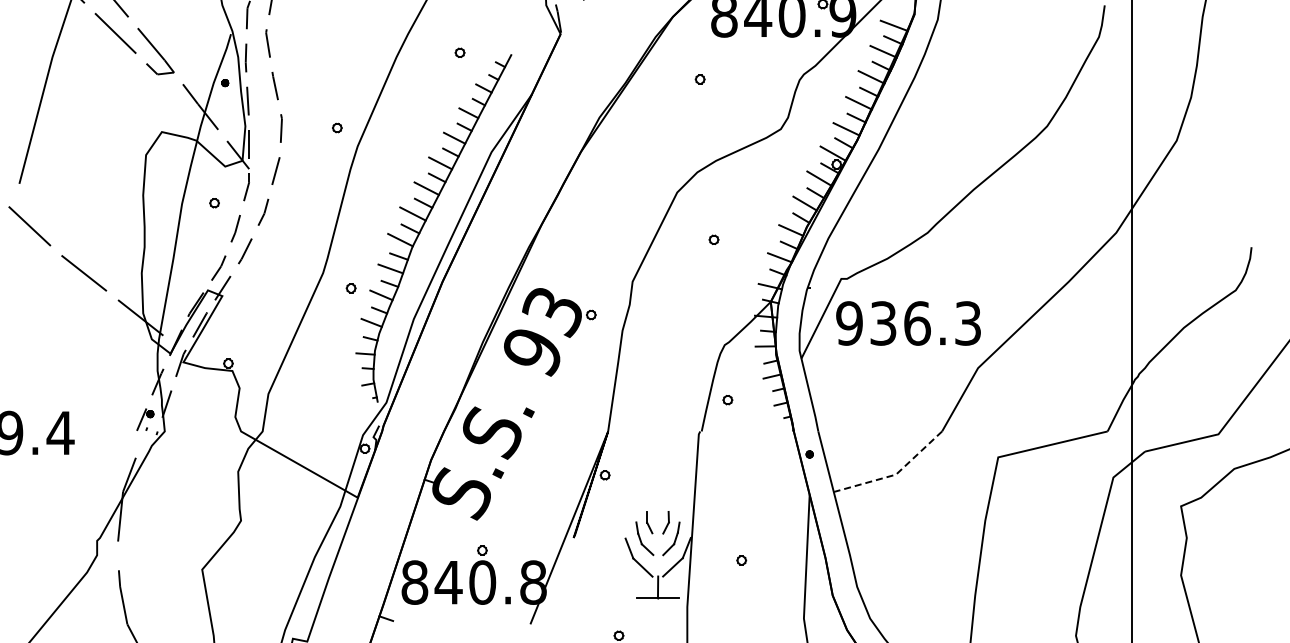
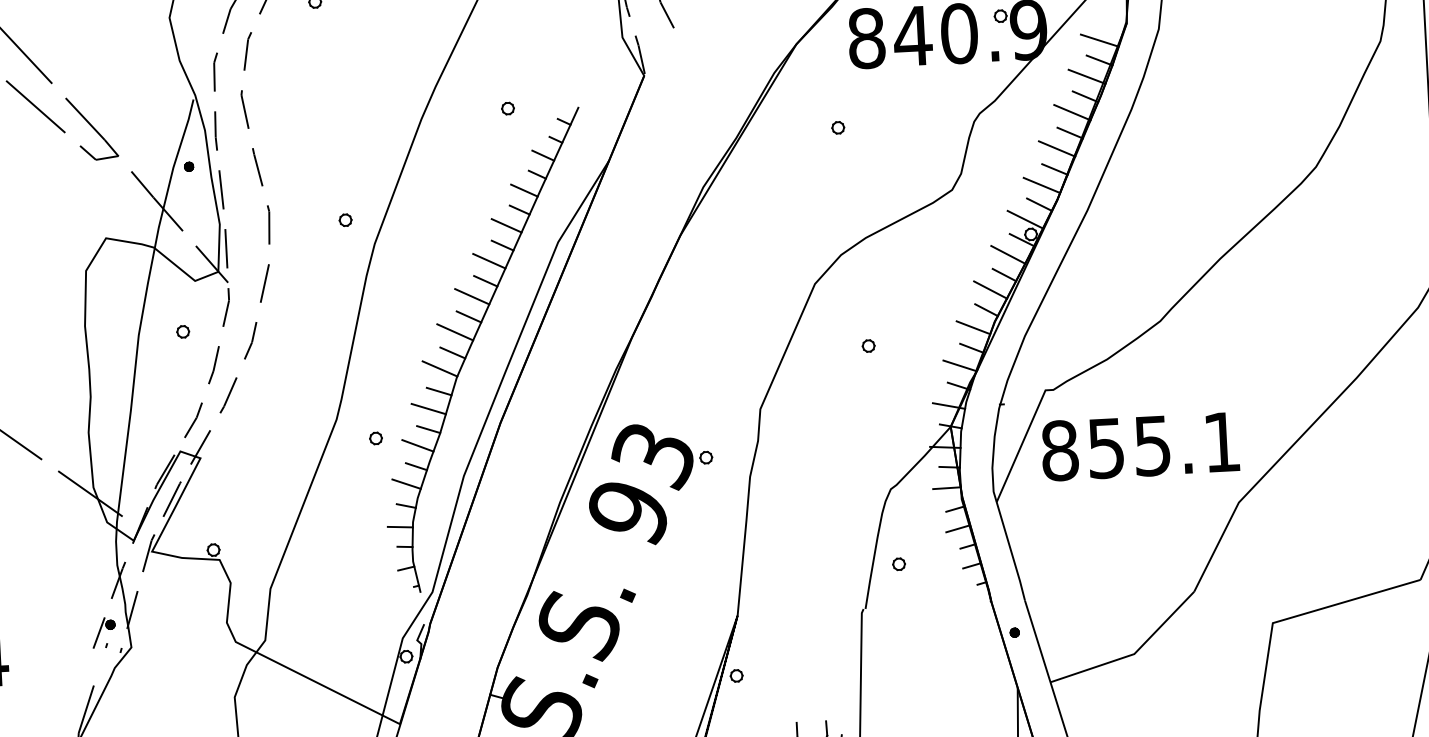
text: (908, 323) -> (1140, 446), 936.3 -> 855.1
line: (896, 474) -> (1134, 653), dashed -> solid

